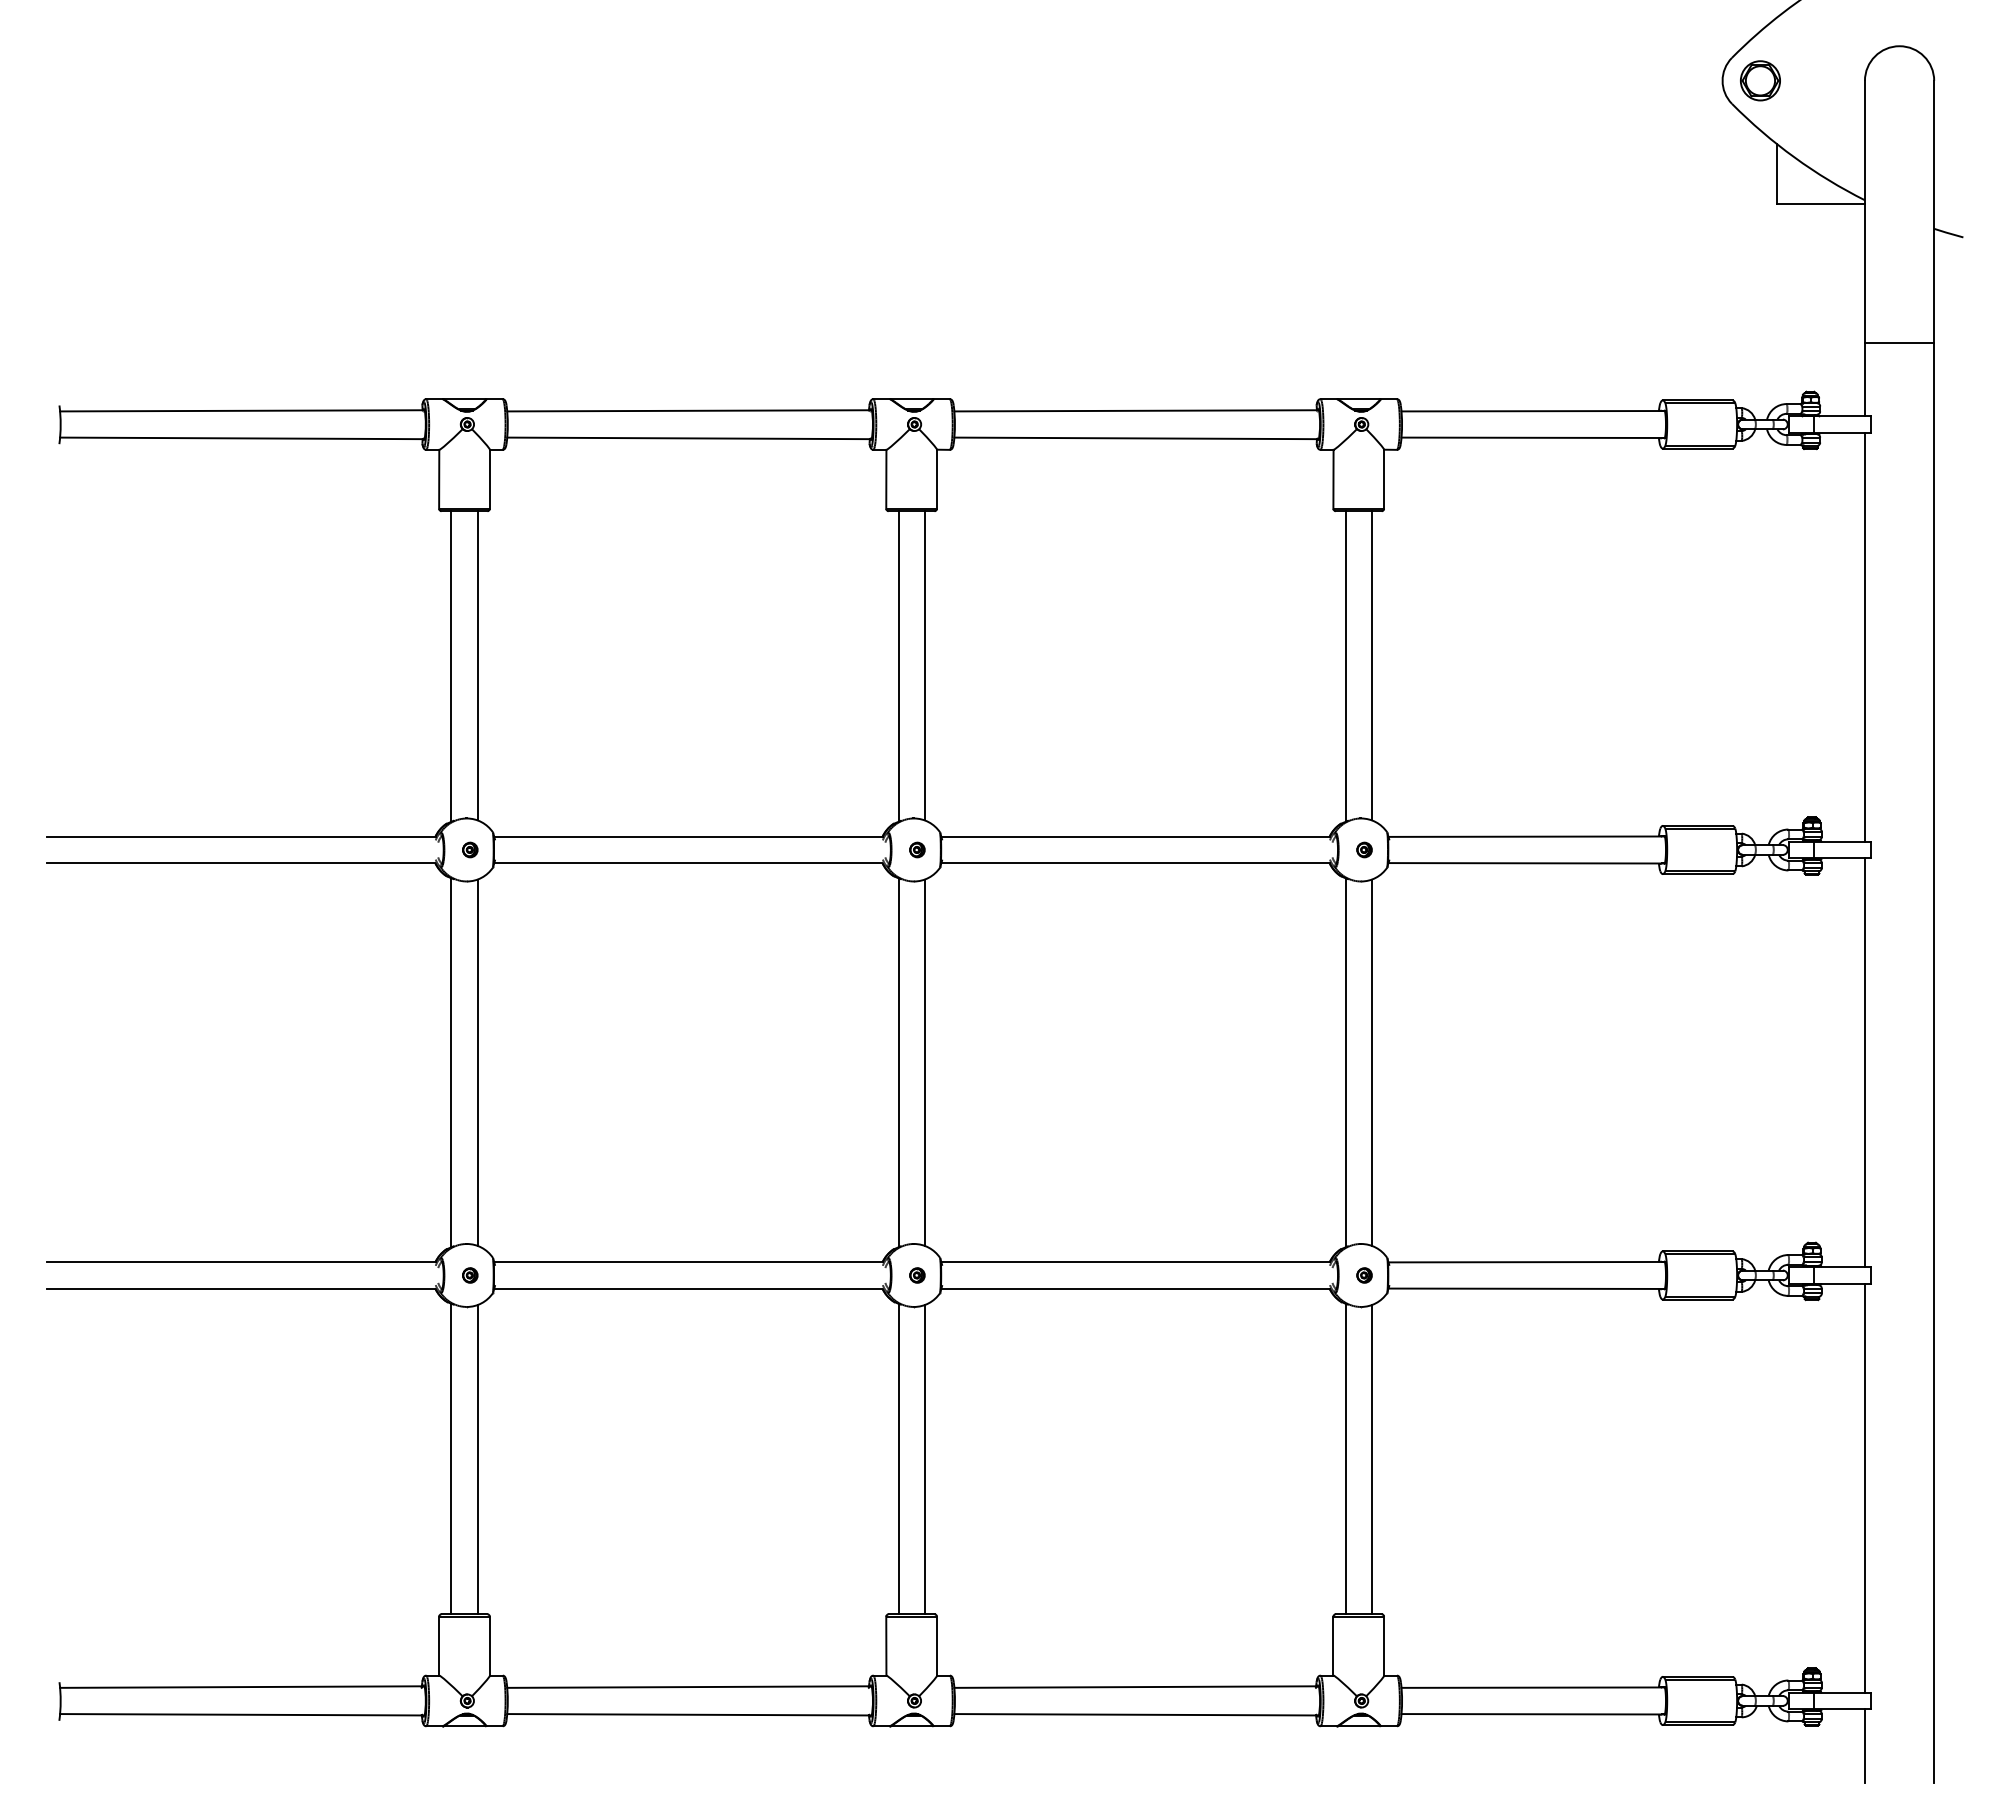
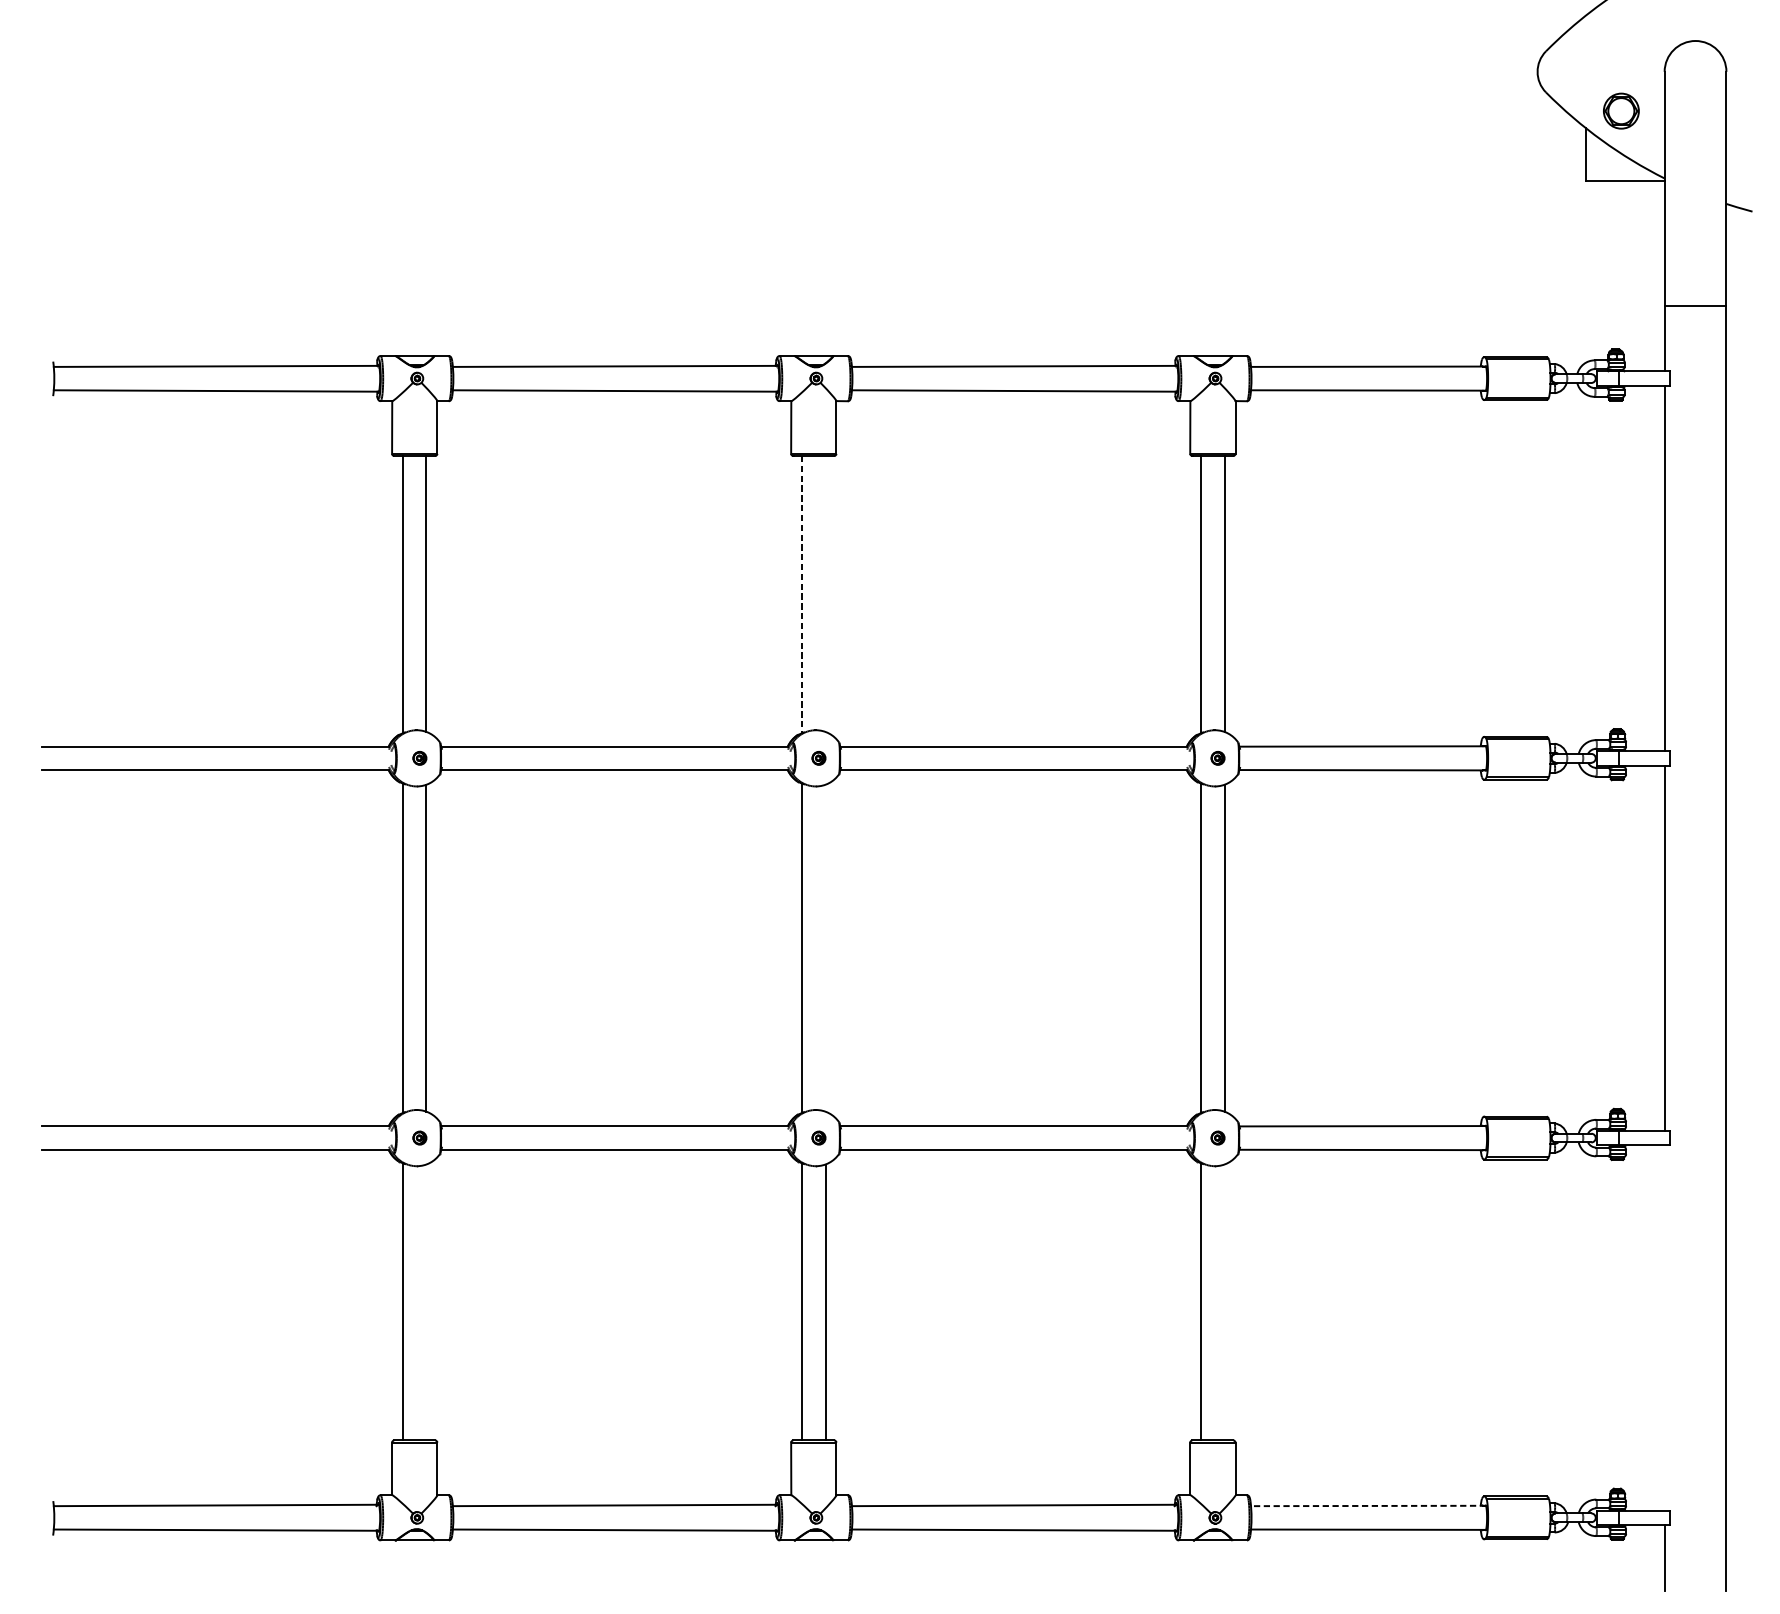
part: (1760, 80) -> (1621, 110), moved
line: (924, 665) -> (825, 593), removed
line: (898, 666) -> (802, 594), solid -> dashed
line: (924, 1062) -> (825, 948), removed
line: (477, 1459) -> (426, 1302), removed
line: (1371, 1459) -> (1224, 1302), removed
line: (1864, 1487) -> (1664, 1327), removed
line: (1533, 1687) -> (1368, 1505), solid -> dashed

